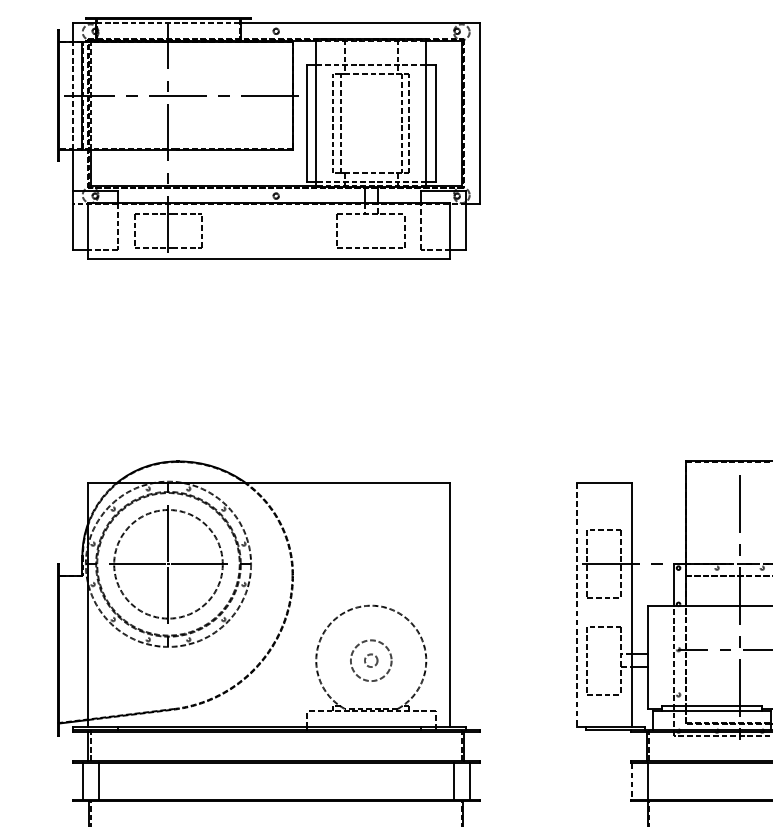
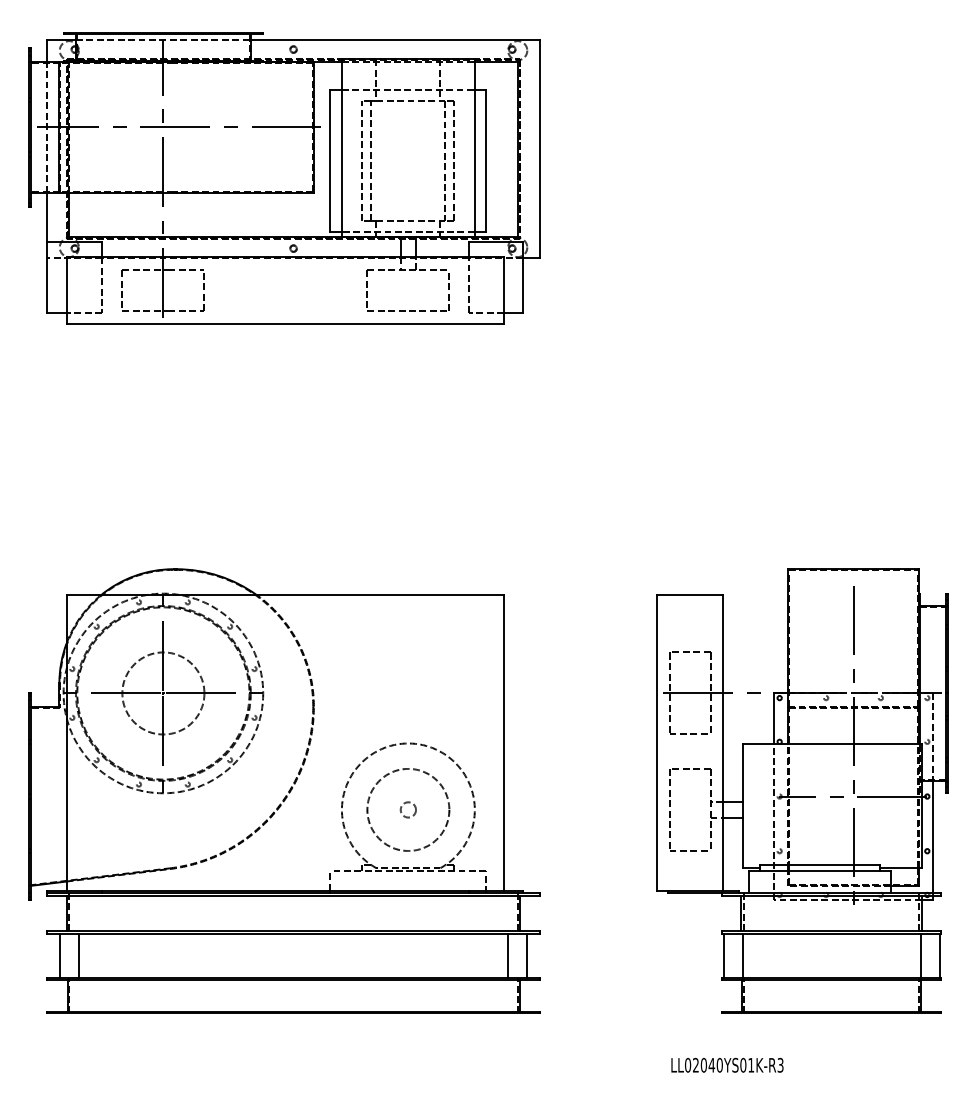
circle: (168, 564) -> (163, 693), size x0.62
line: (576, 604) -> (656, 742), dashed -> solid
circle: (371, 660) -> (408, 809), size x1.67
line: (632, 781) -> (723, 955), dashed -> solid

